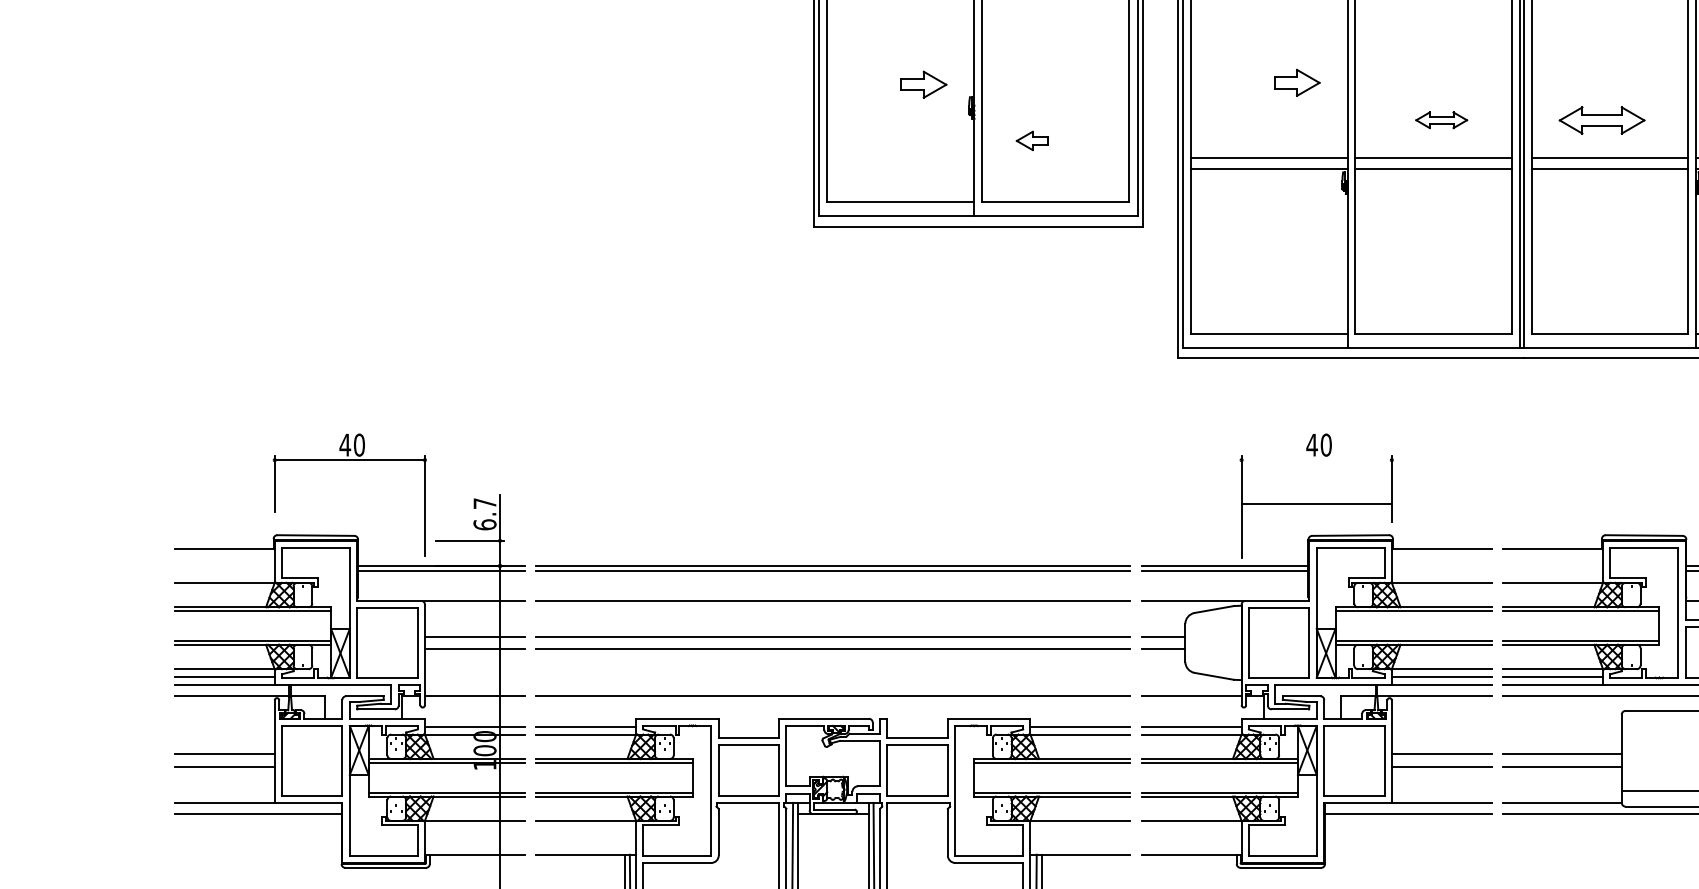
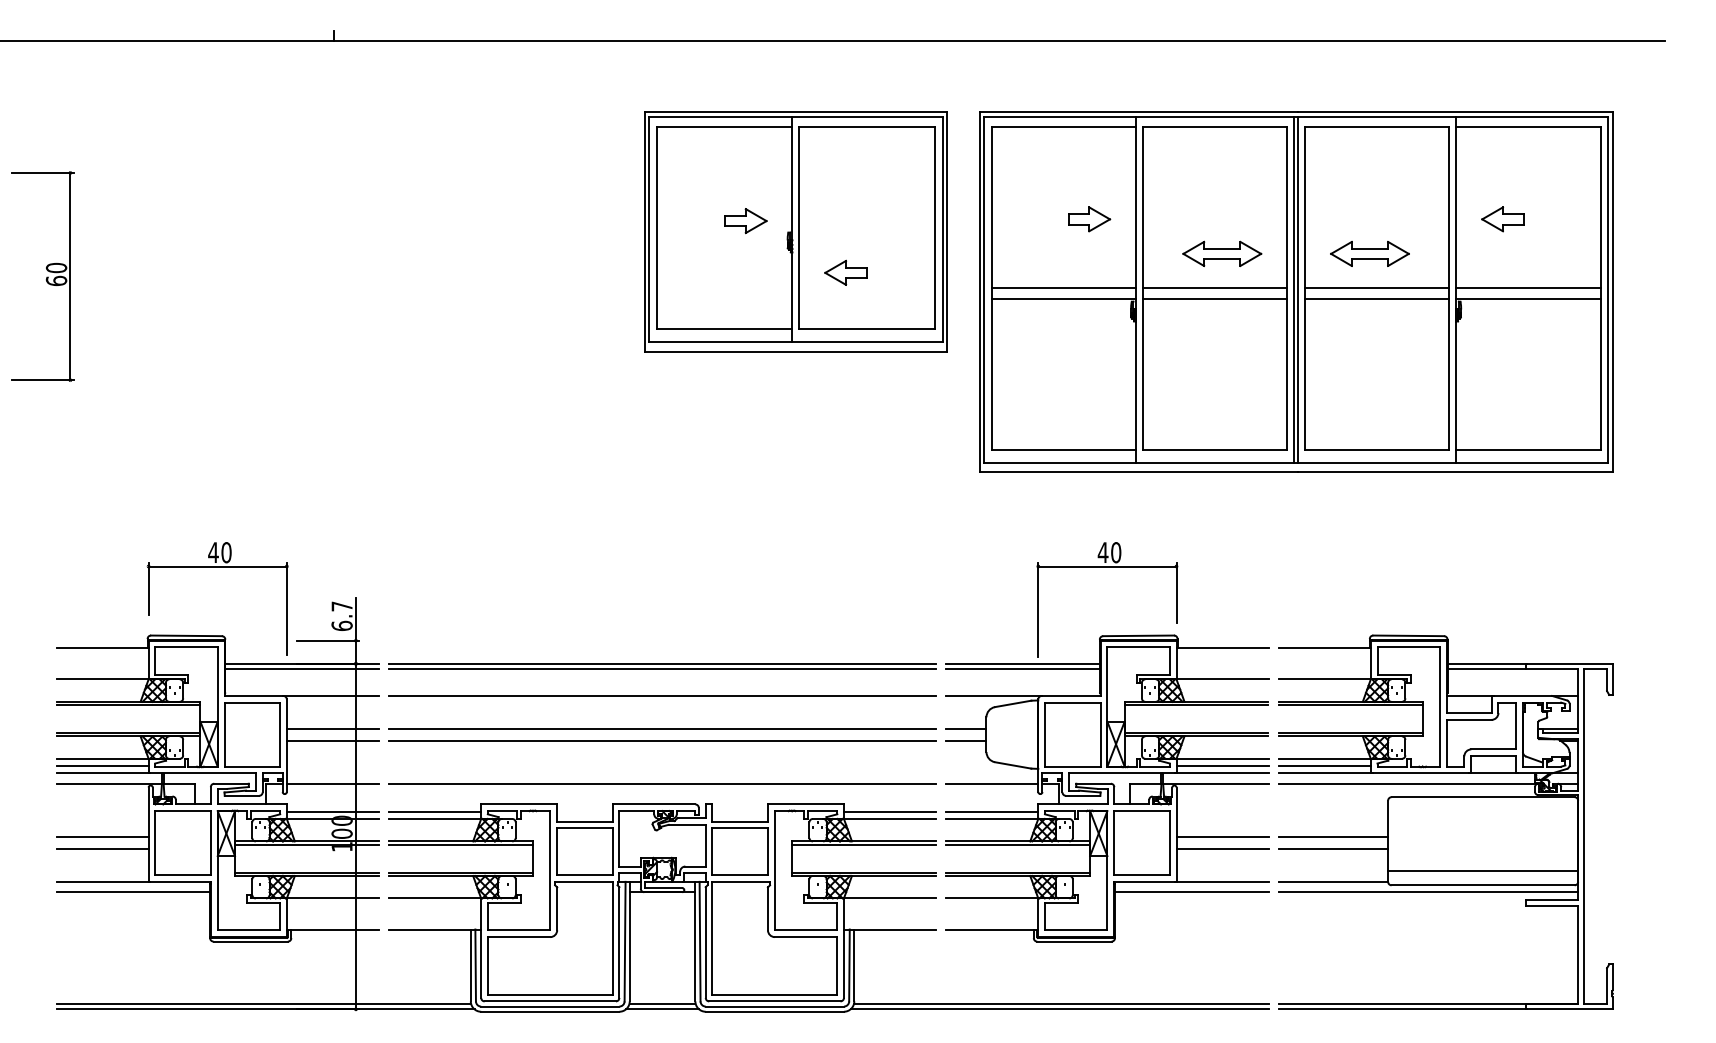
part: (1441, 120) -> (1222, 253), size x1.67
part: (1032, 140) -> (845, 272), size x1.43
part: (159, 144) -> (42, 276), added
line: (1316, 503) -> (1107, 566), moved

